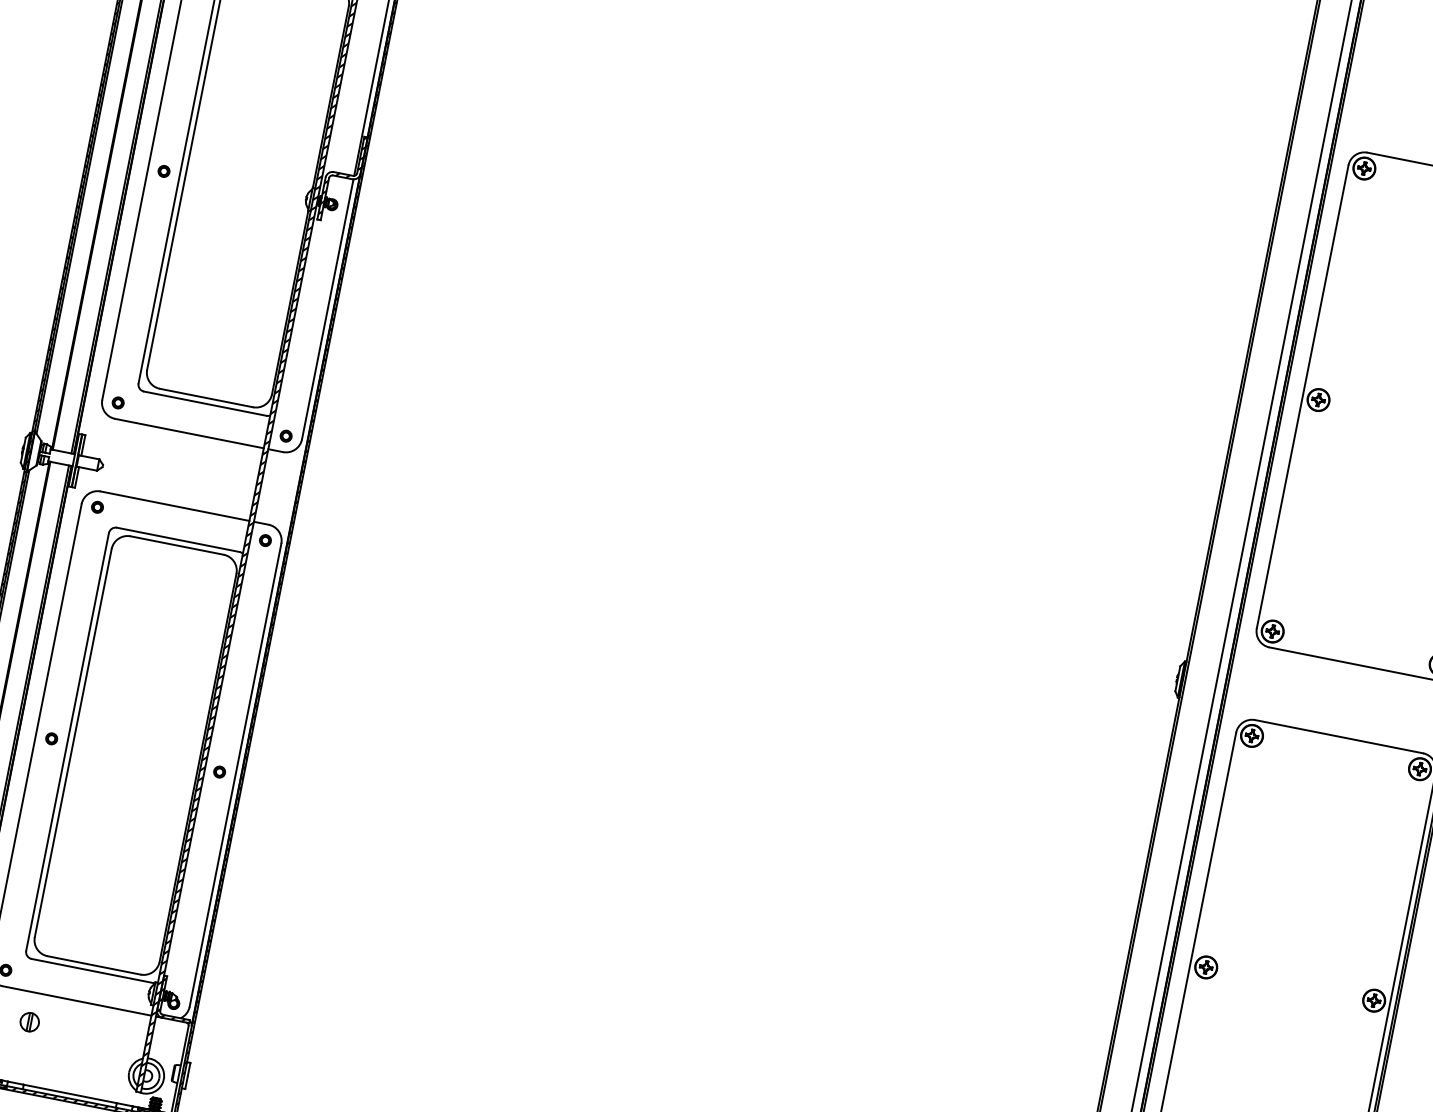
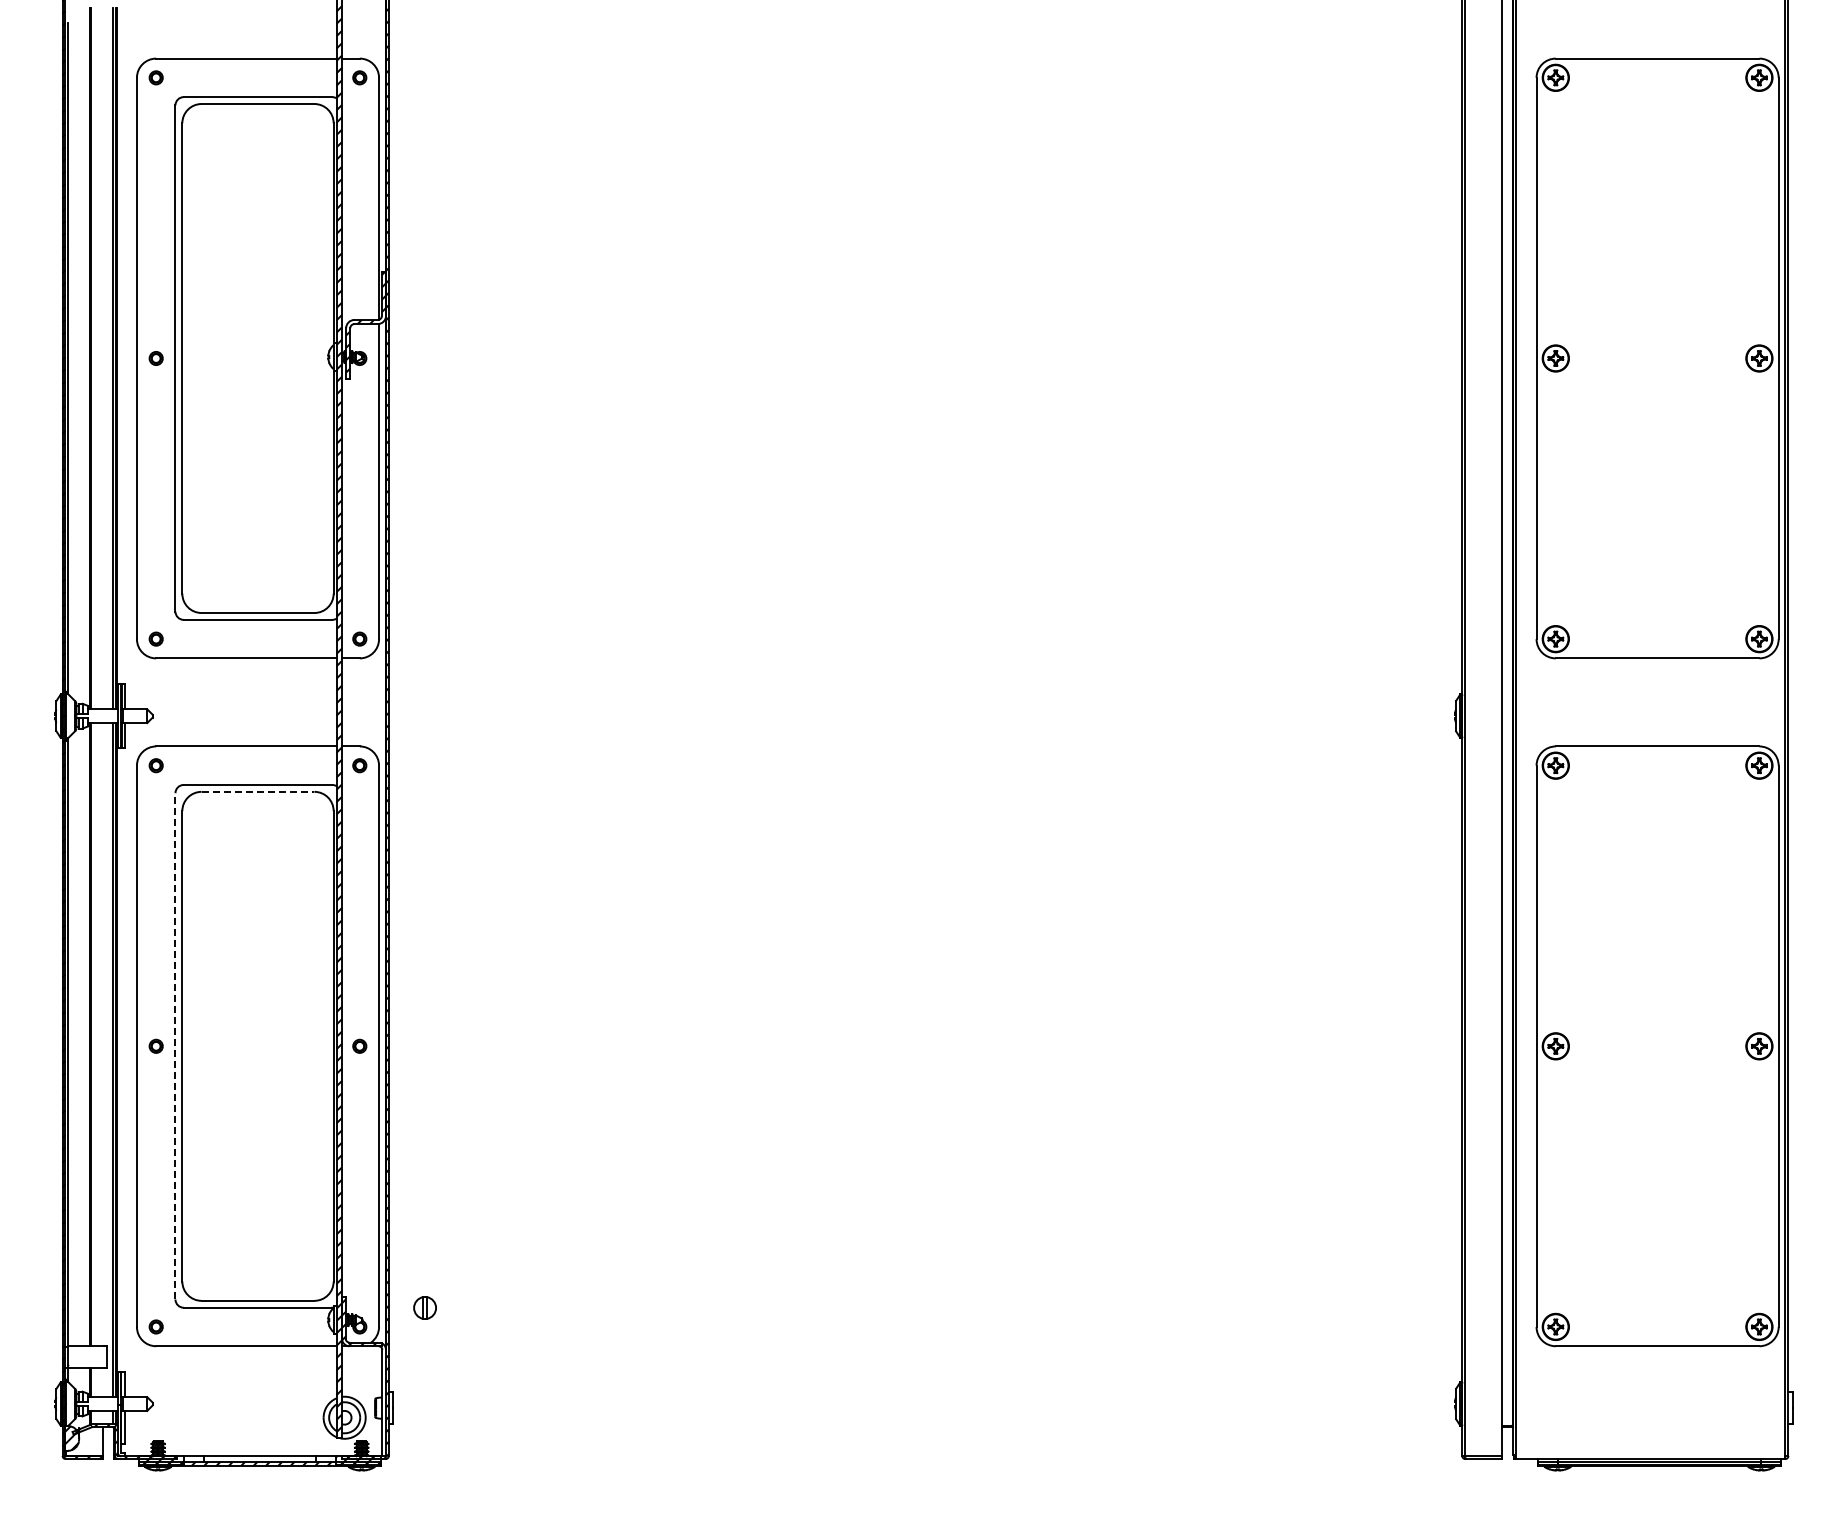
line: (177, 545) -> (258, 791), solid -> dashed
line: (67, 741) -> (175, 1045), solid -> dashed
part: (29, 1021) -> (424, 1307), moved

